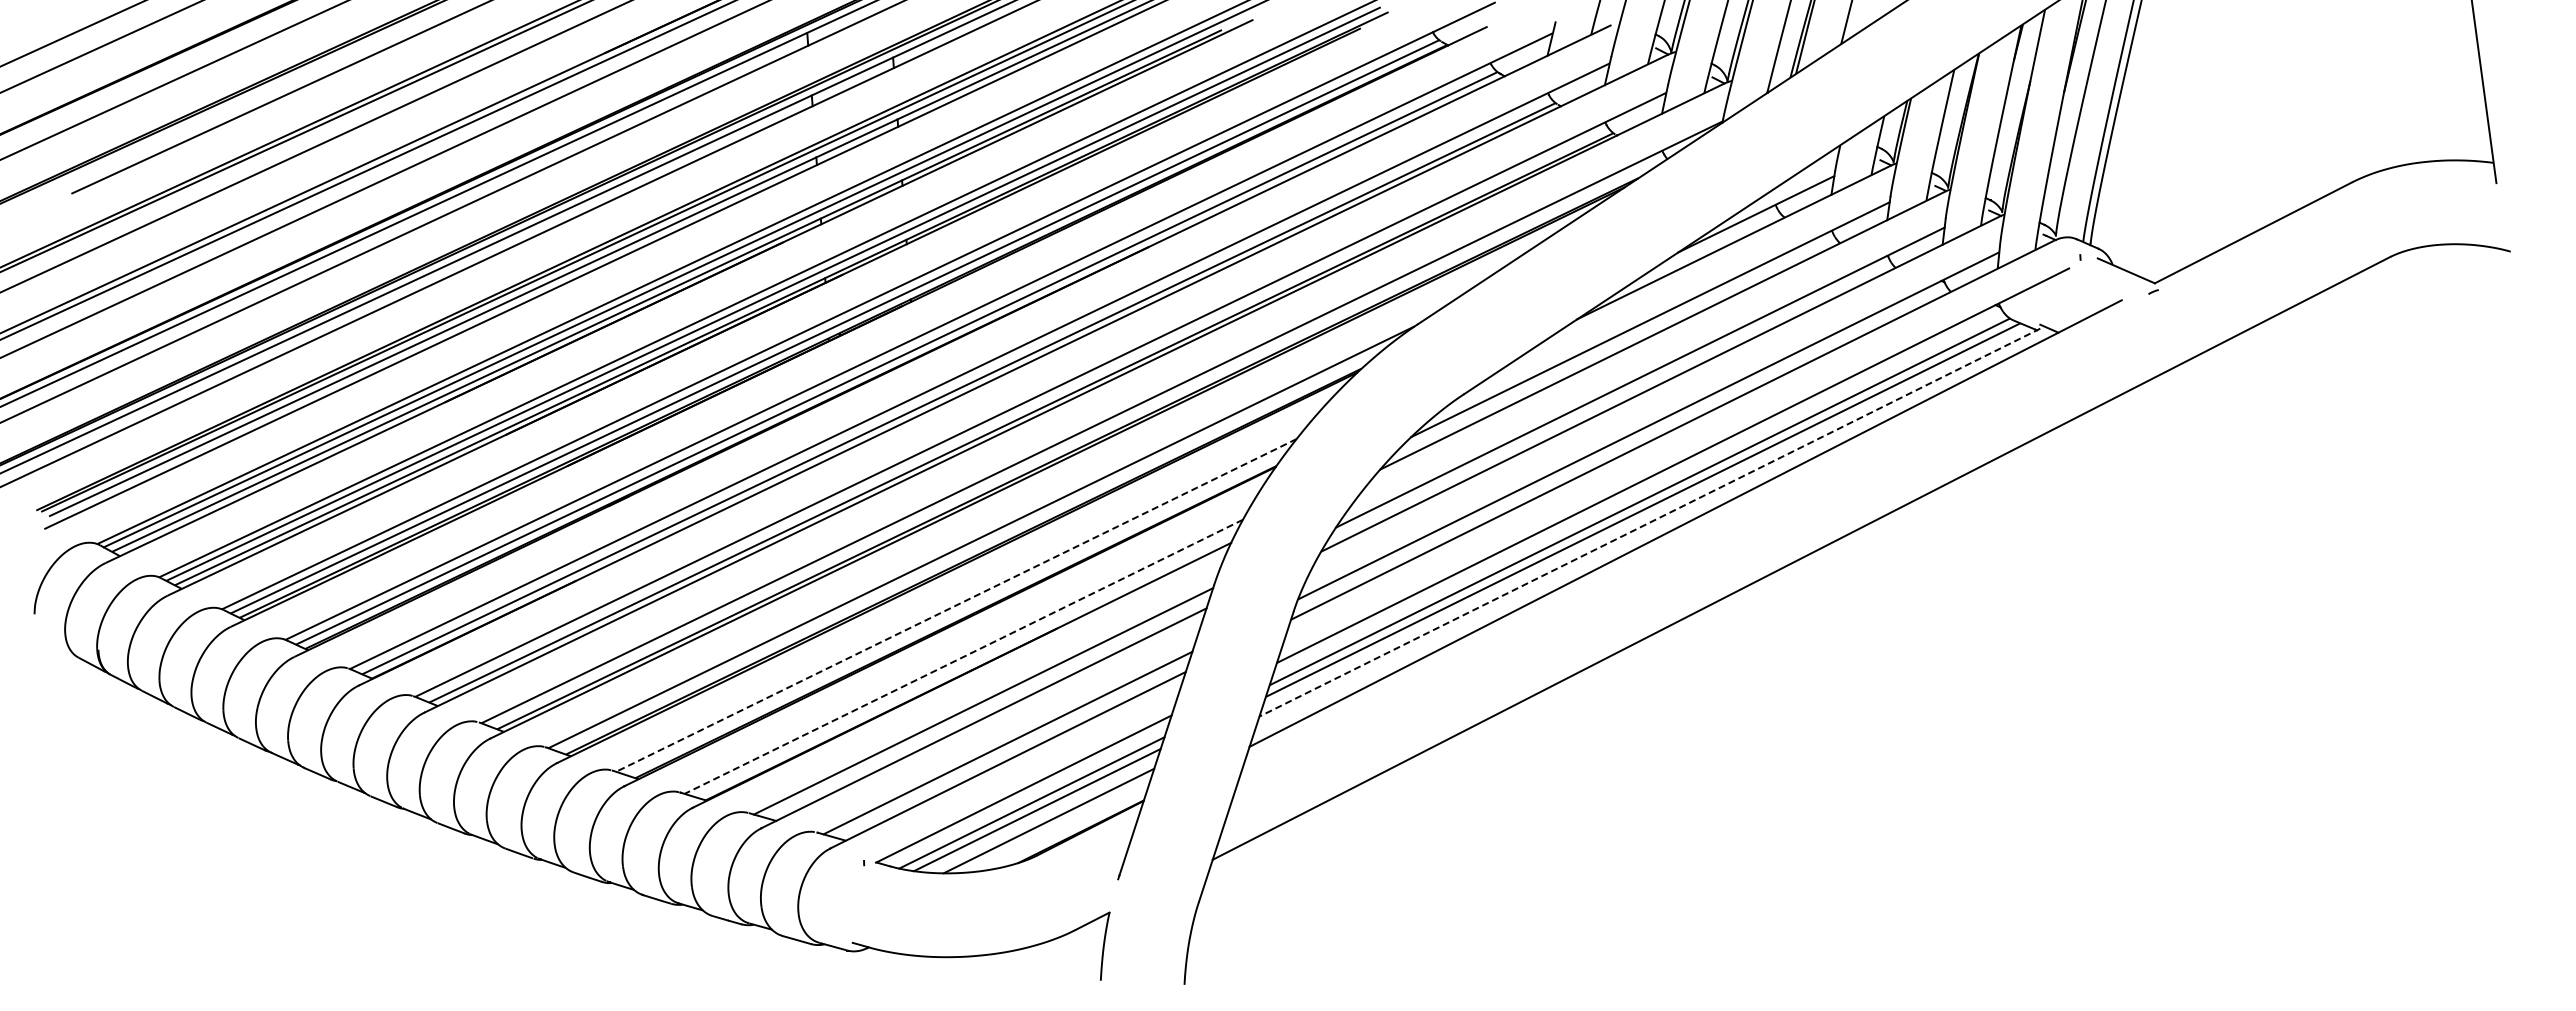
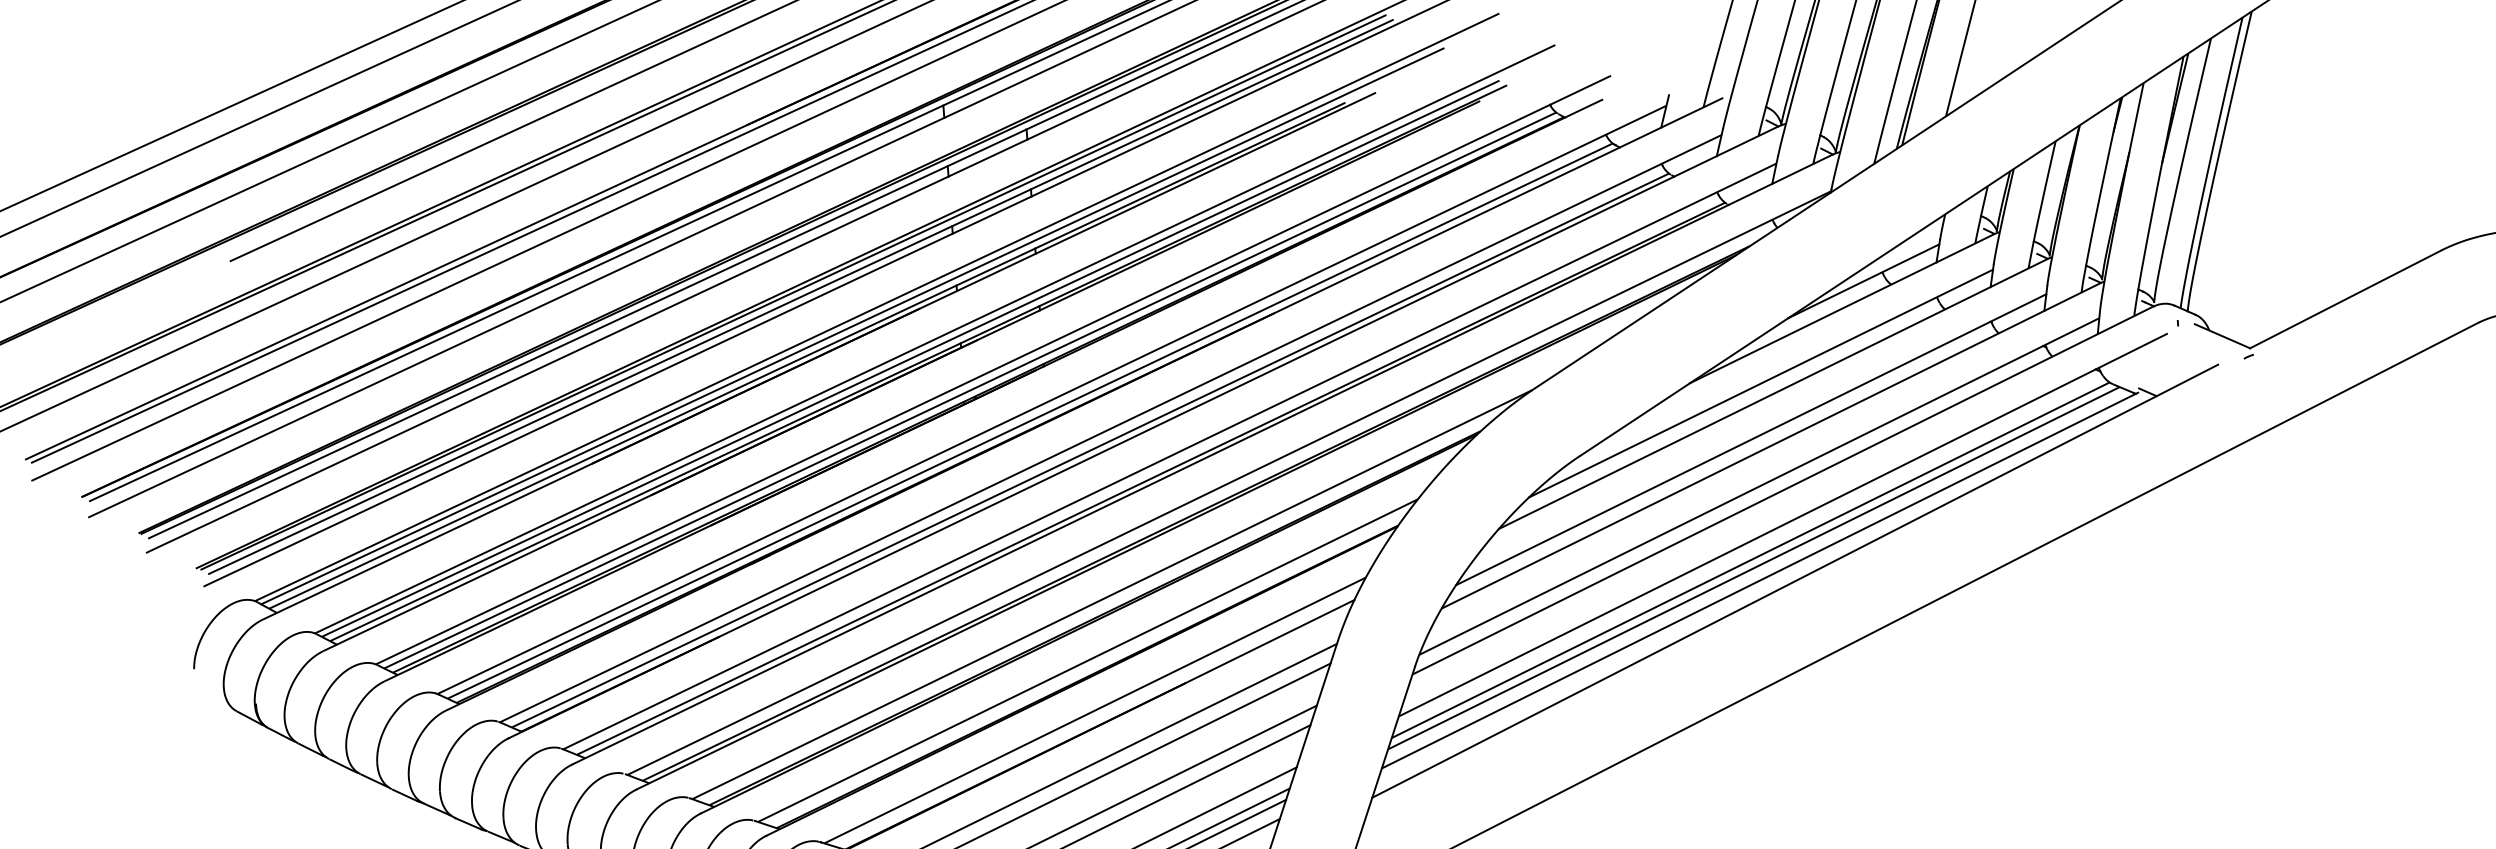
line: (1649, 522) -> (1760, 580), dashed -> solid
line: (956, 605) -> (1088, 660), dashed -> solid
line: (964, 656) -> (1095, 710), dashed -> solid

